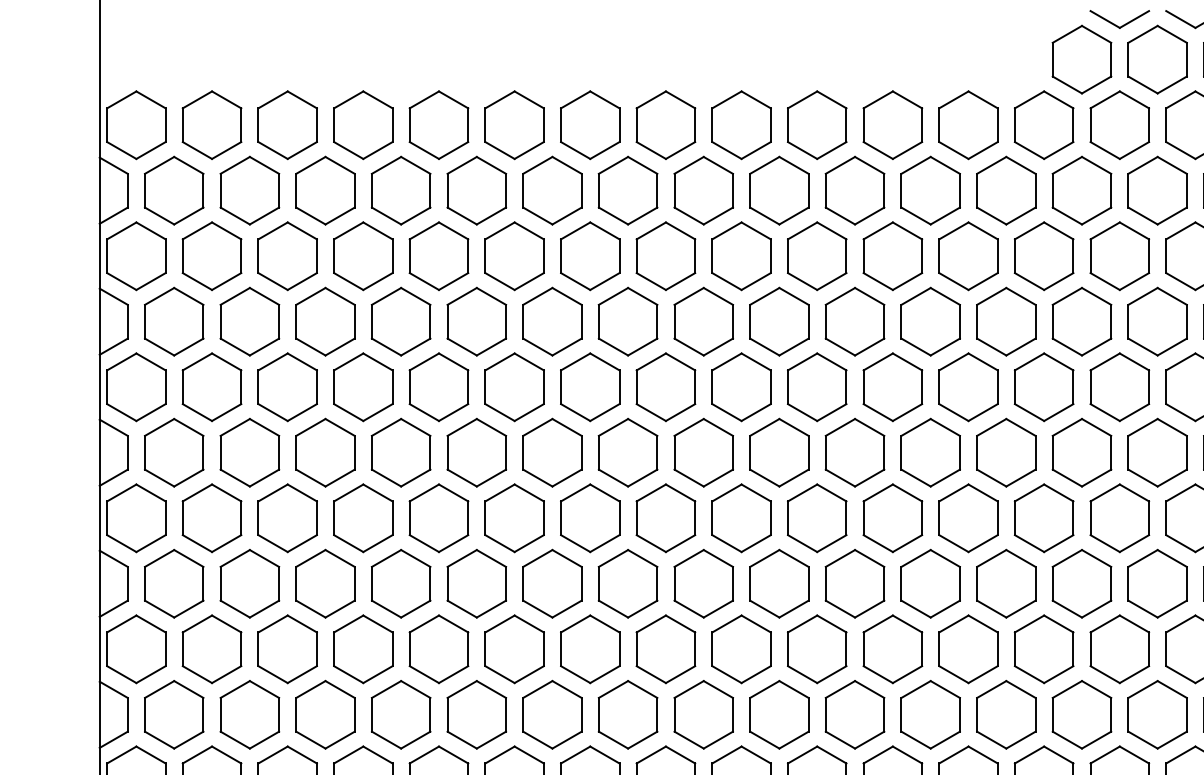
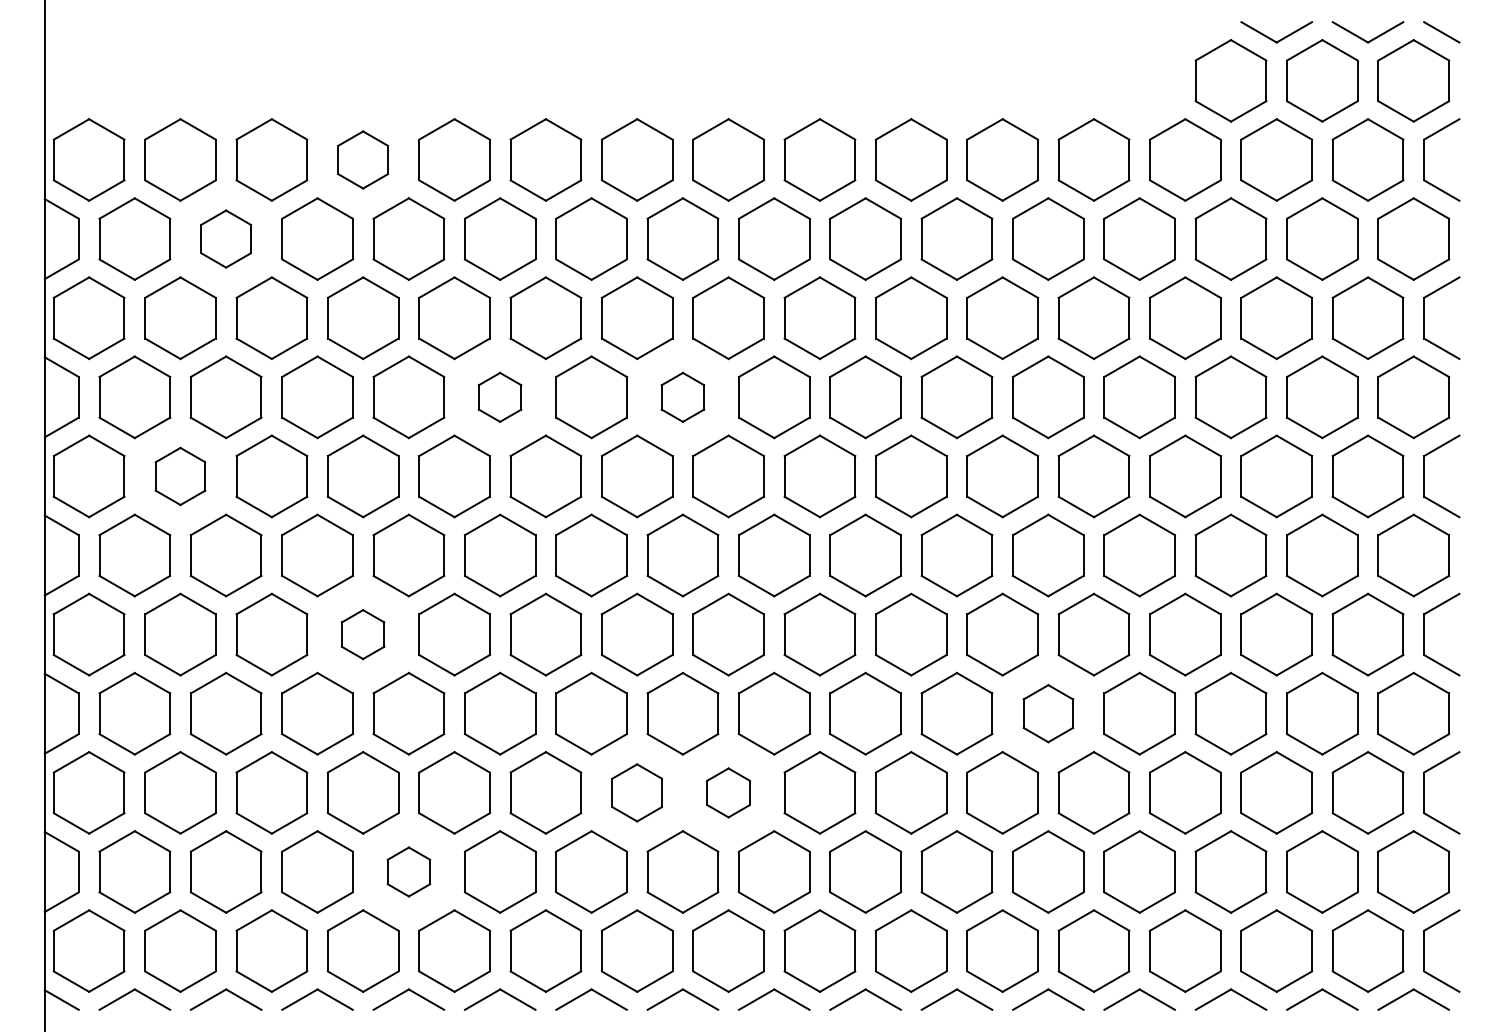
part: (362, 124) -> (362, 159), size x0.7
part: (249, 190) -> (225, 238), size x0.7
part: (476, 321) -> (499, 397), size x0.6
part: (627, 321) -> (682, 397), size x0.6
part: (212, 387) -> (180, 476), size x0.7
part: (362, 518) -> (362, 634), size x0.6
part: (930, 583) -> (1048, 713), size x0.7
part: (589, 648) -> (636, 792), size x0.7
part: (665, 648) -> (728, 792), size x0.6
part: (400, 714) -> (408, 871), size x0.6

